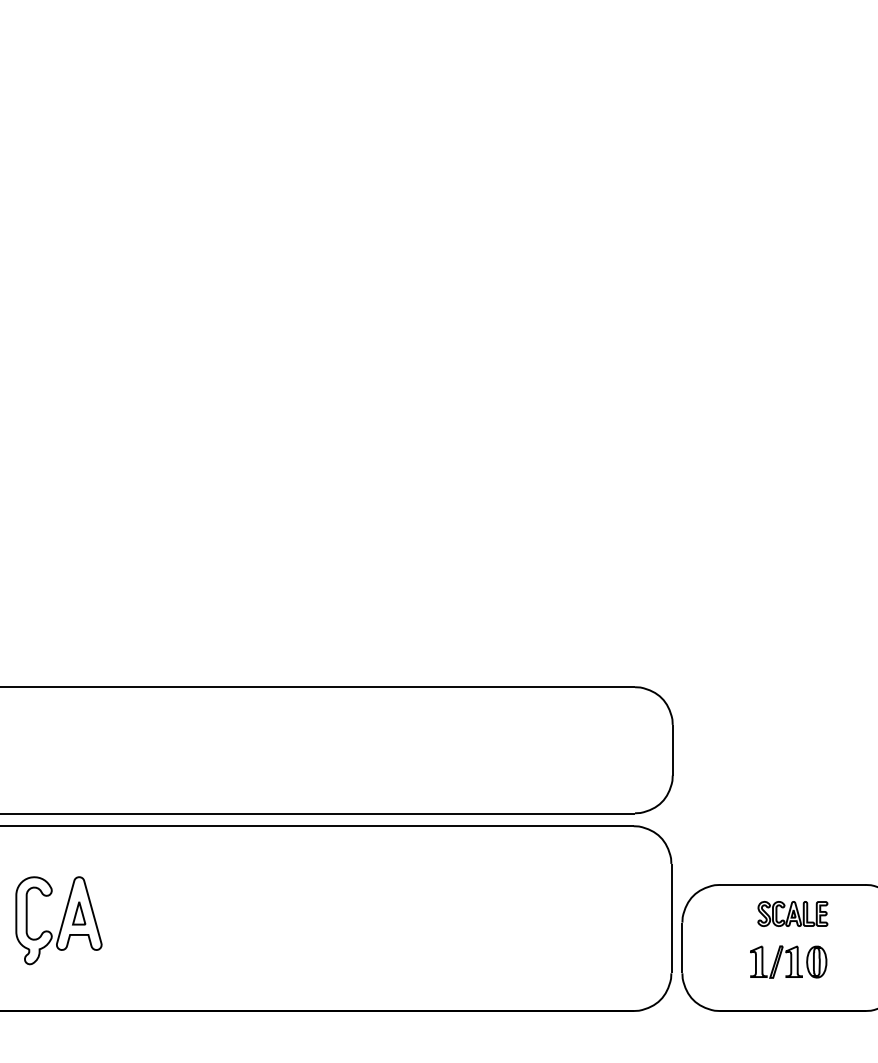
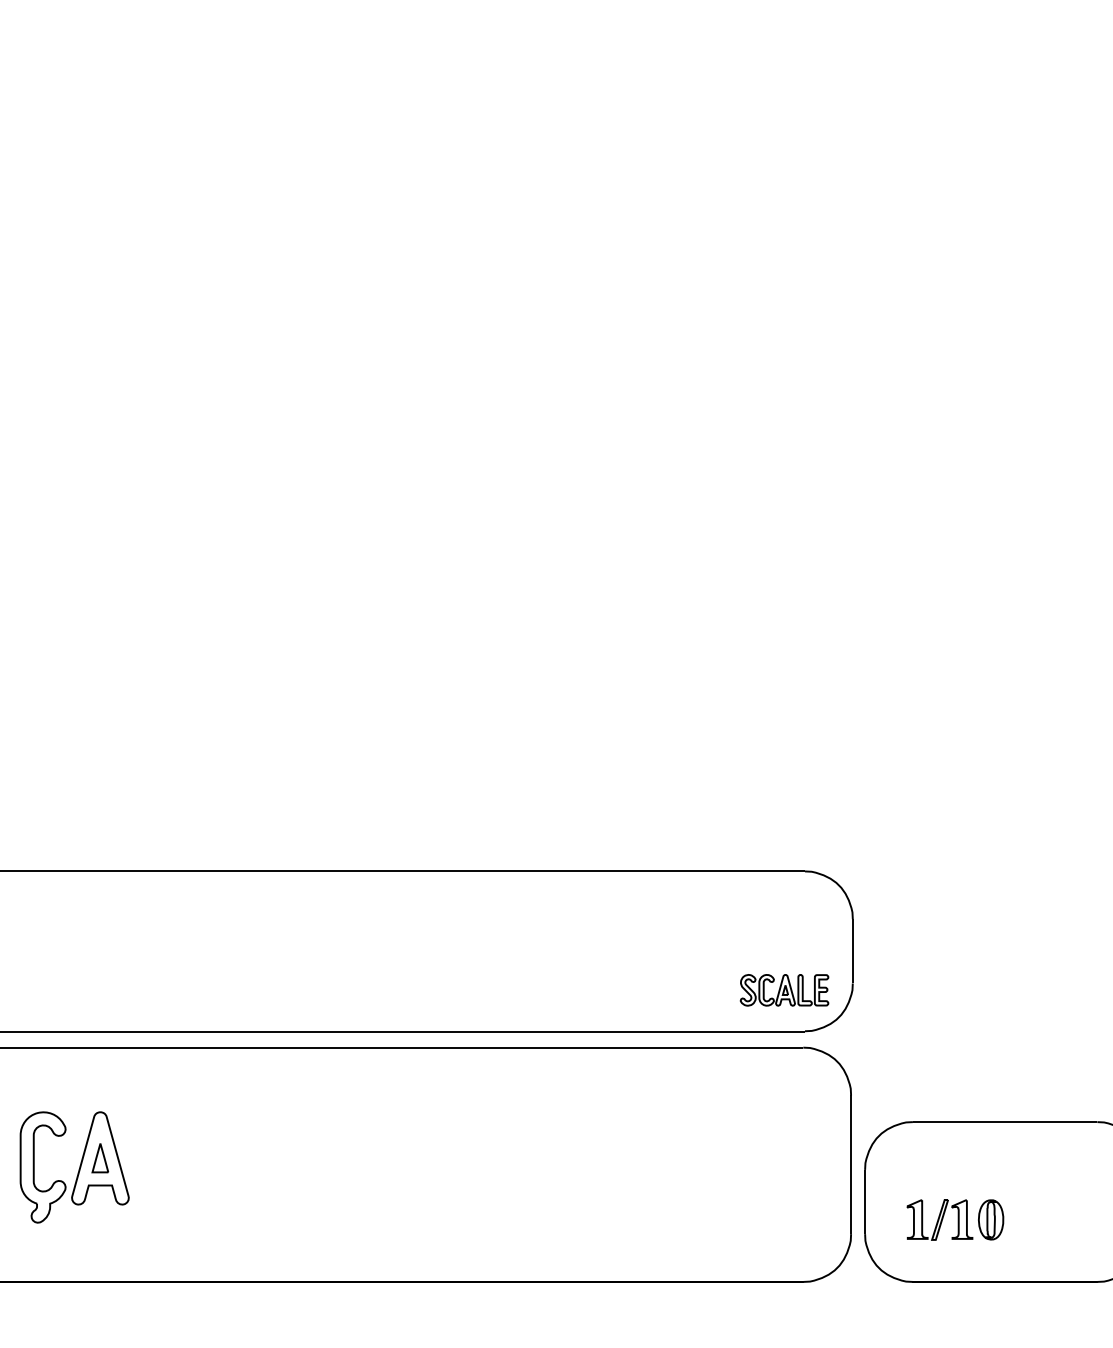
part: (792, 913) -> (784, 989), moved
part: (788, 961) -> (955, 1219), moved

